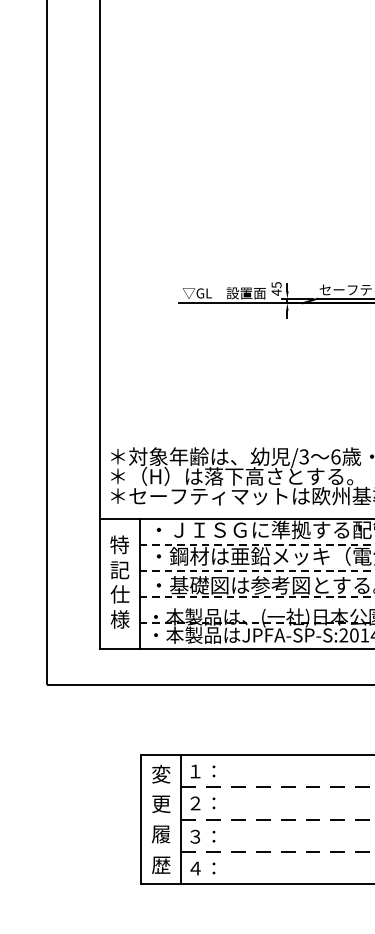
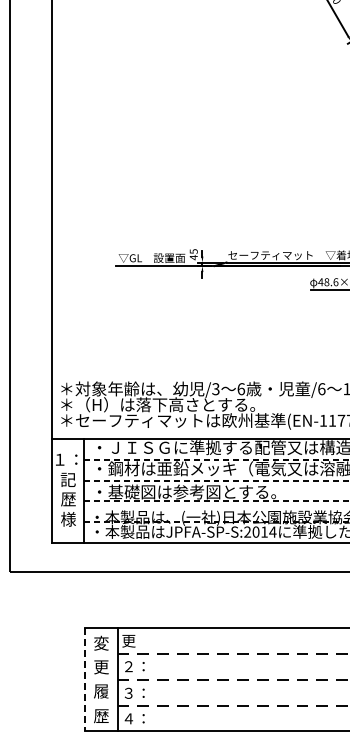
text: (117, 544) -> (66, 459), 特 -> １：
text: (120, 593) -> (68, 498), 仕 -> 歴
text: (201, 772) -> (133, 641), １： -> 更
line: (141, 819) -> (85, 679), solid -> dashed

